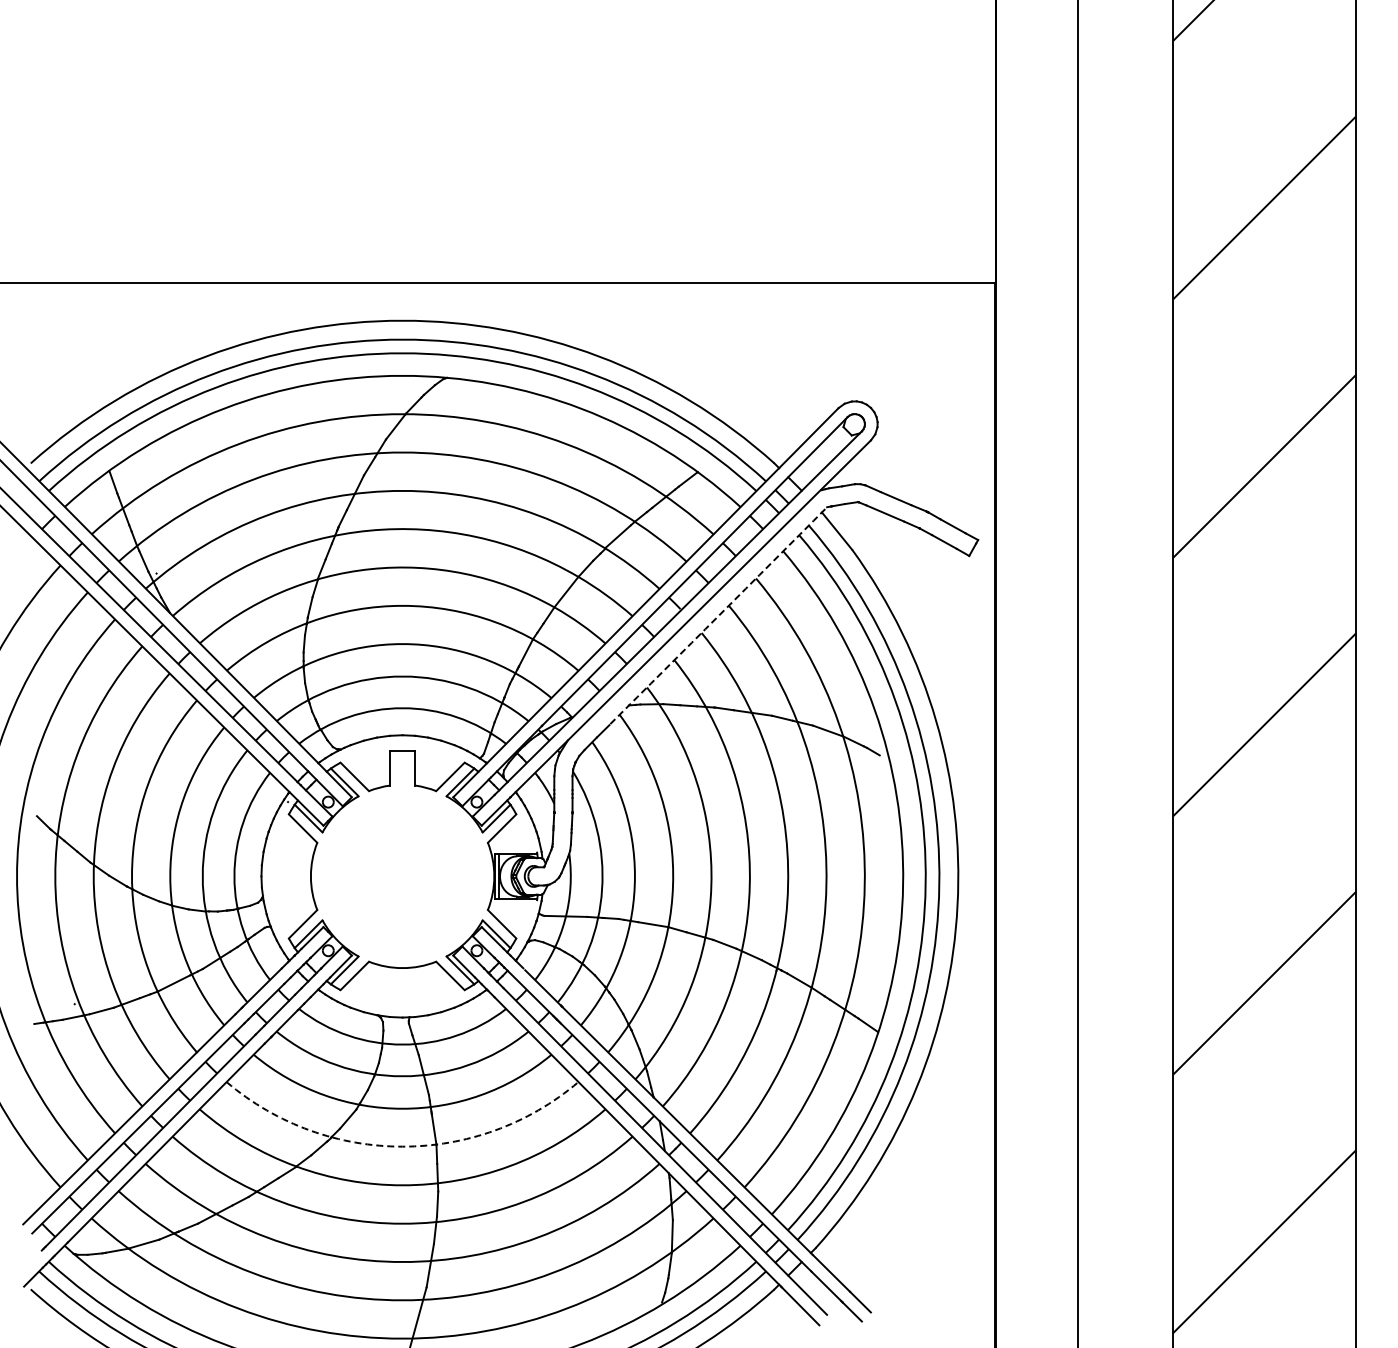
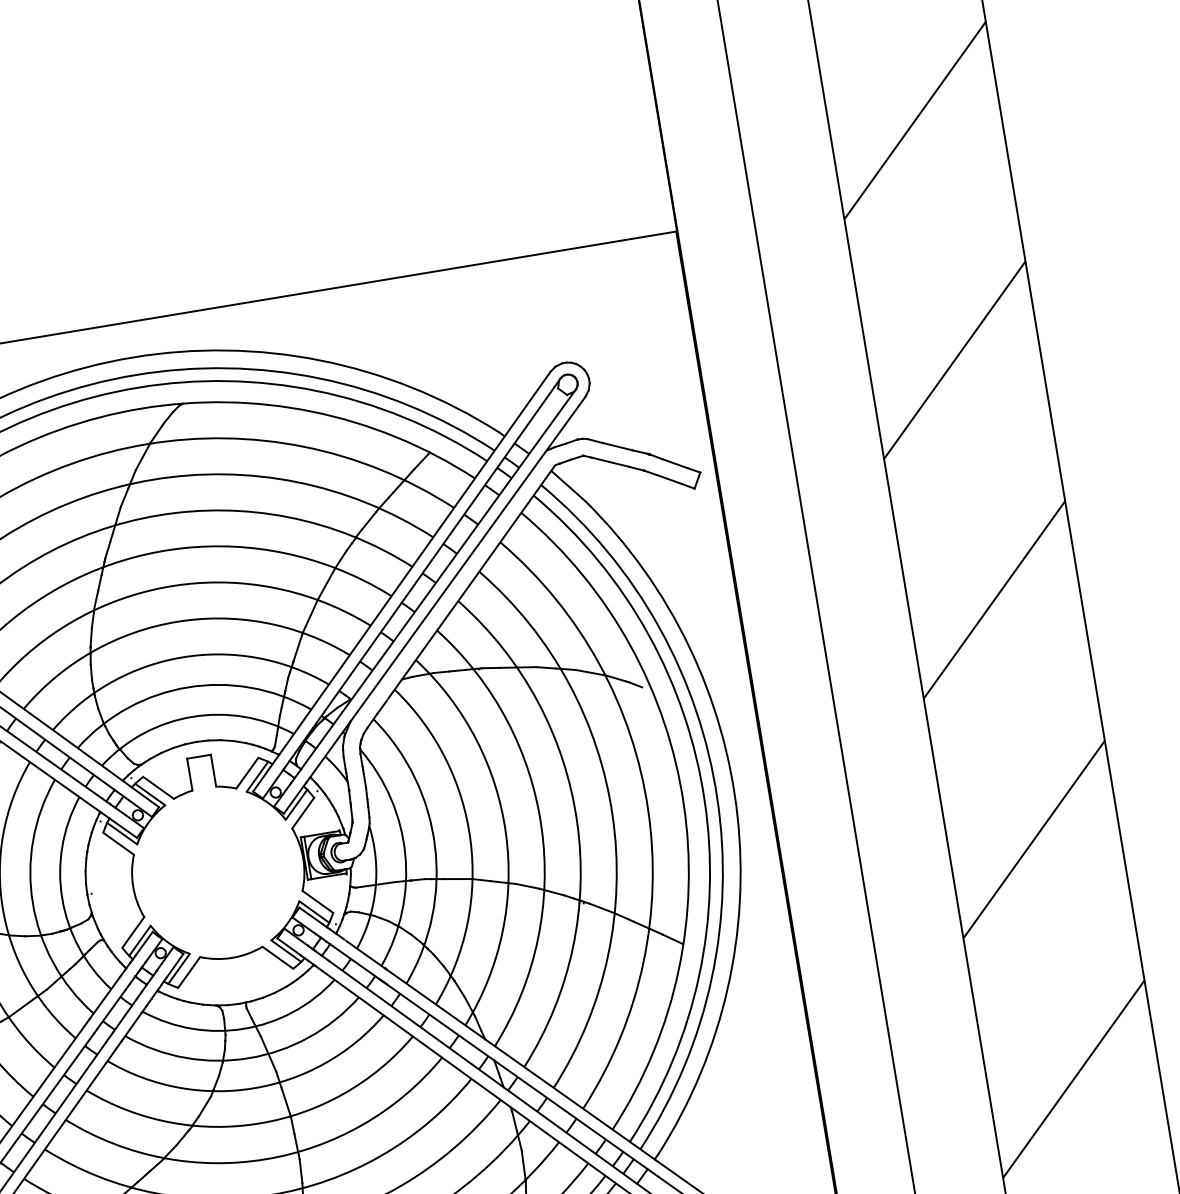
arc: (718, 615) -> (471, 582), dashed -> solid
arc: (402, 1146) -> (259, 1123), dashed -> solid

